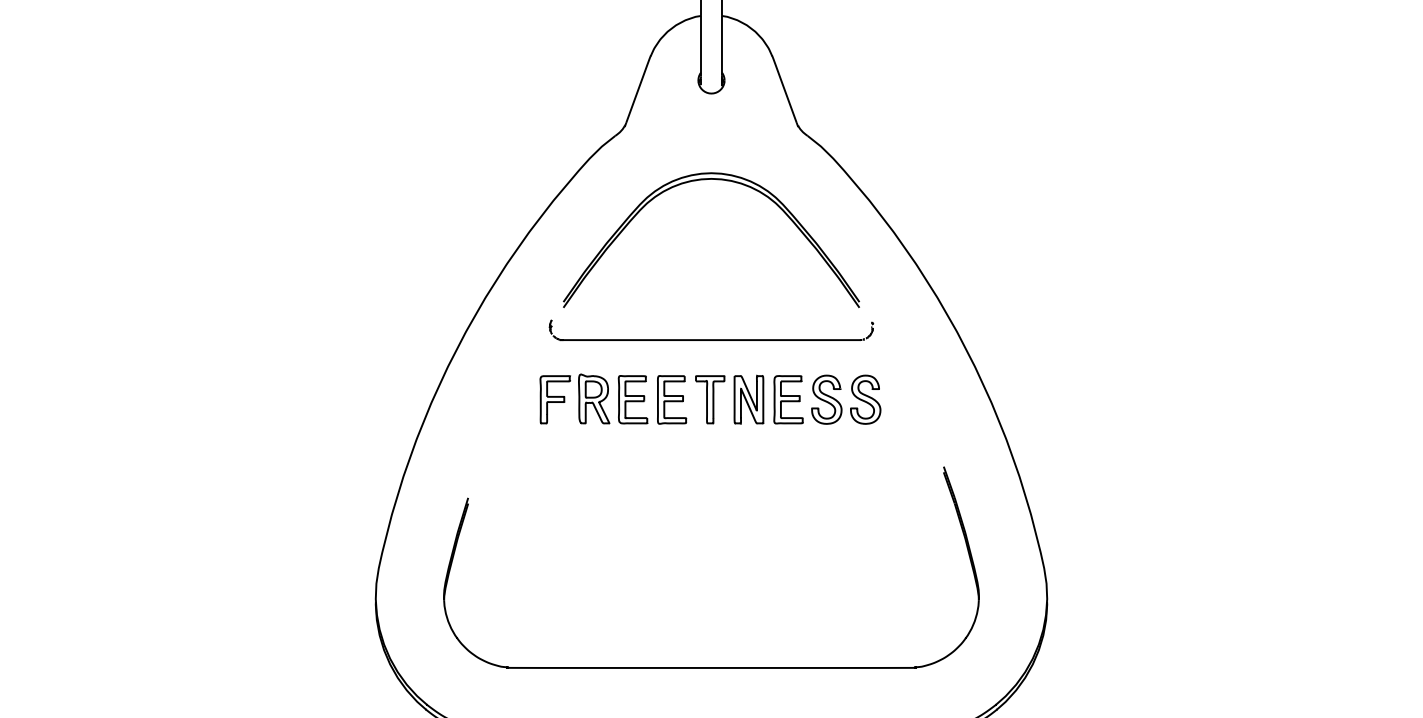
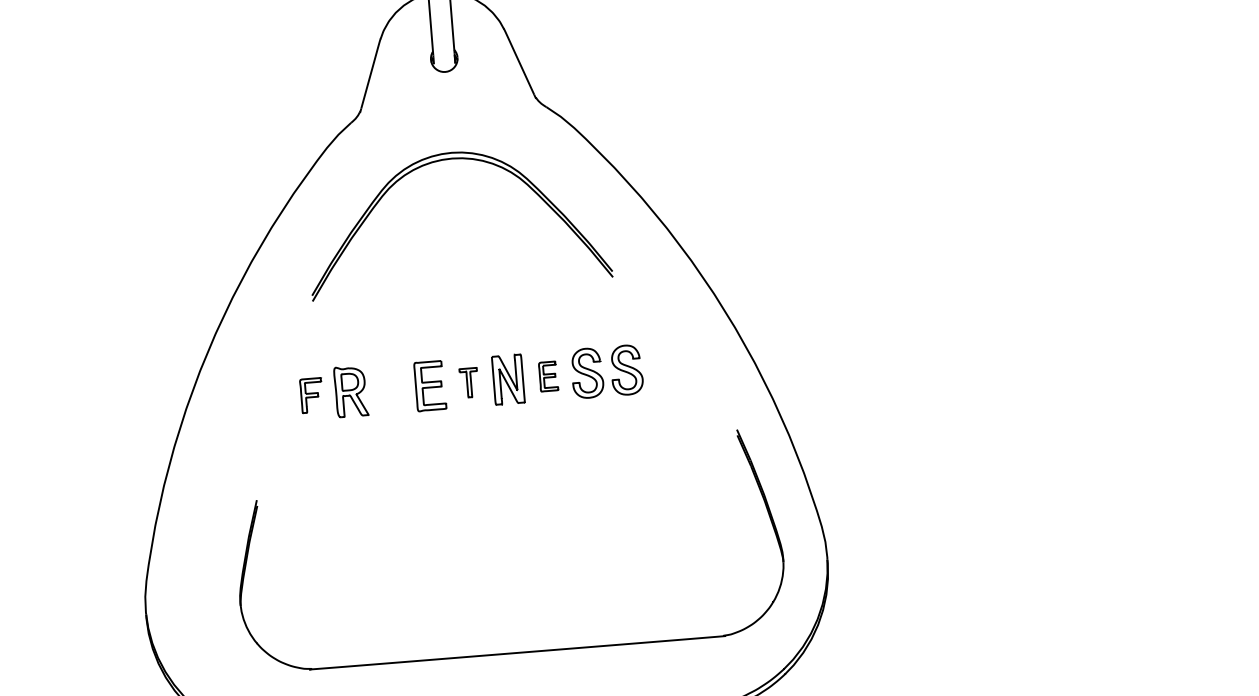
part: (711, 339) -> (465, 321), removed
part: (554, 399) -> (311, 395), size x0.7
part: (632, 399) -> (390, 388), removed
part: (710, 399) -> (469, 382), size x0.6
part: (788, 399) -> (548, 376), size x0.6
part: (711, 667) -> (517, 652), moved

